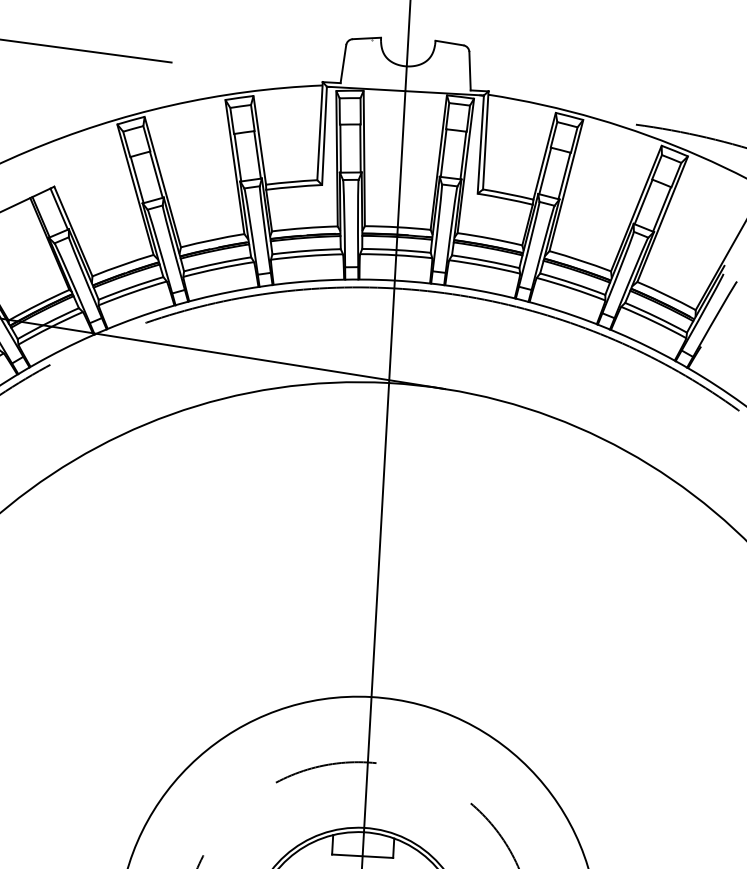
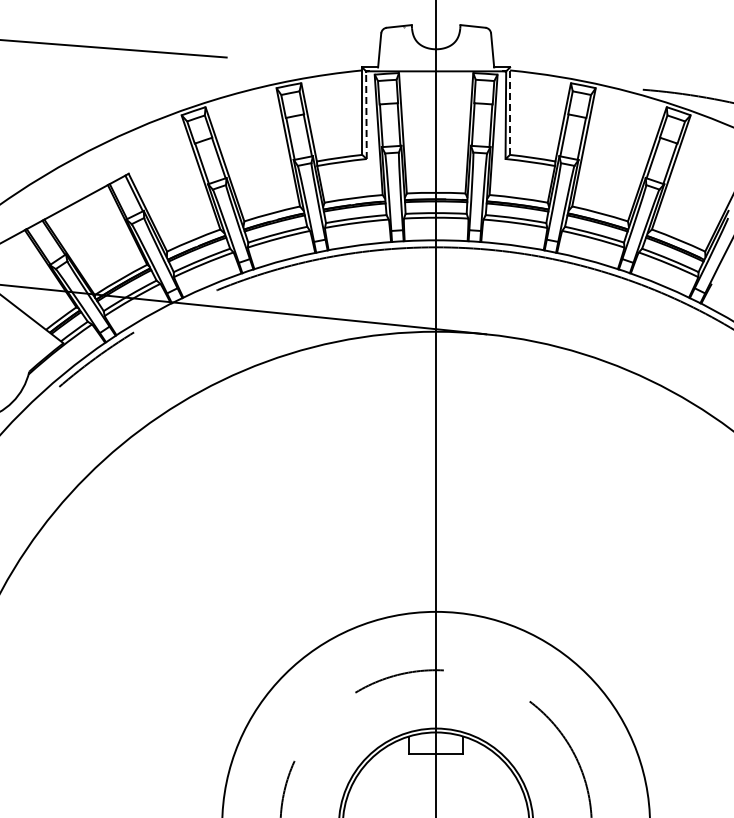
line: (324, 136) -> (366, 115), solid -> dashed
line: (486, 140) -> (510, 111), solid -> dashed

